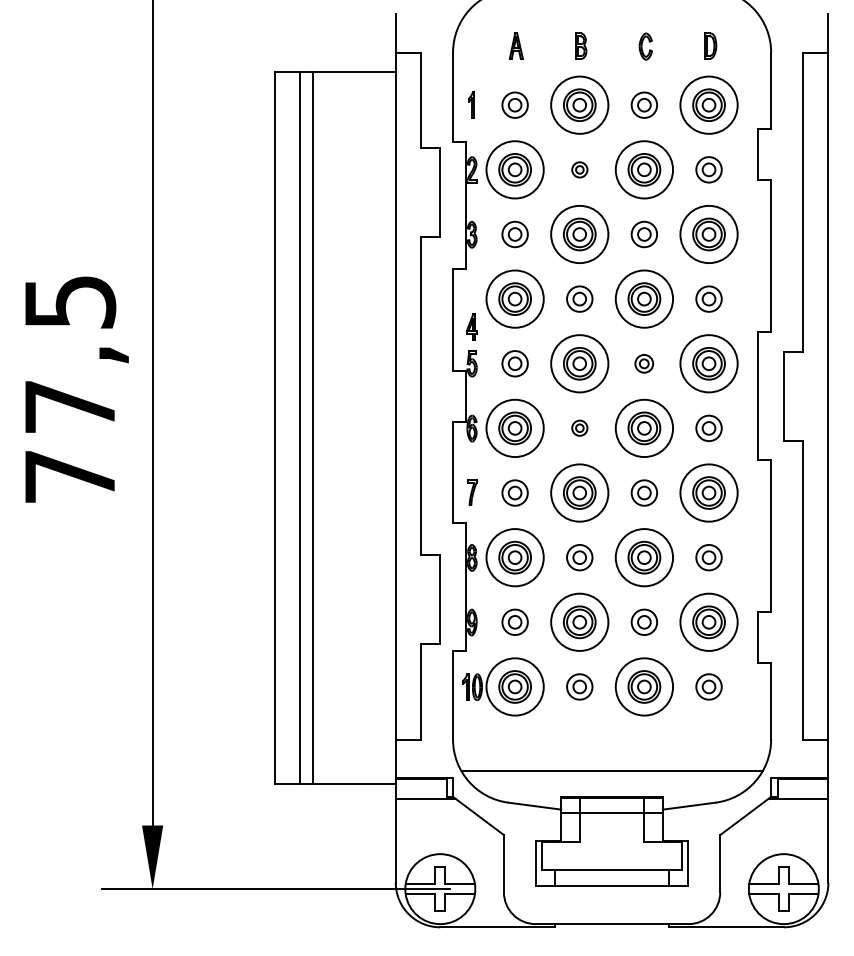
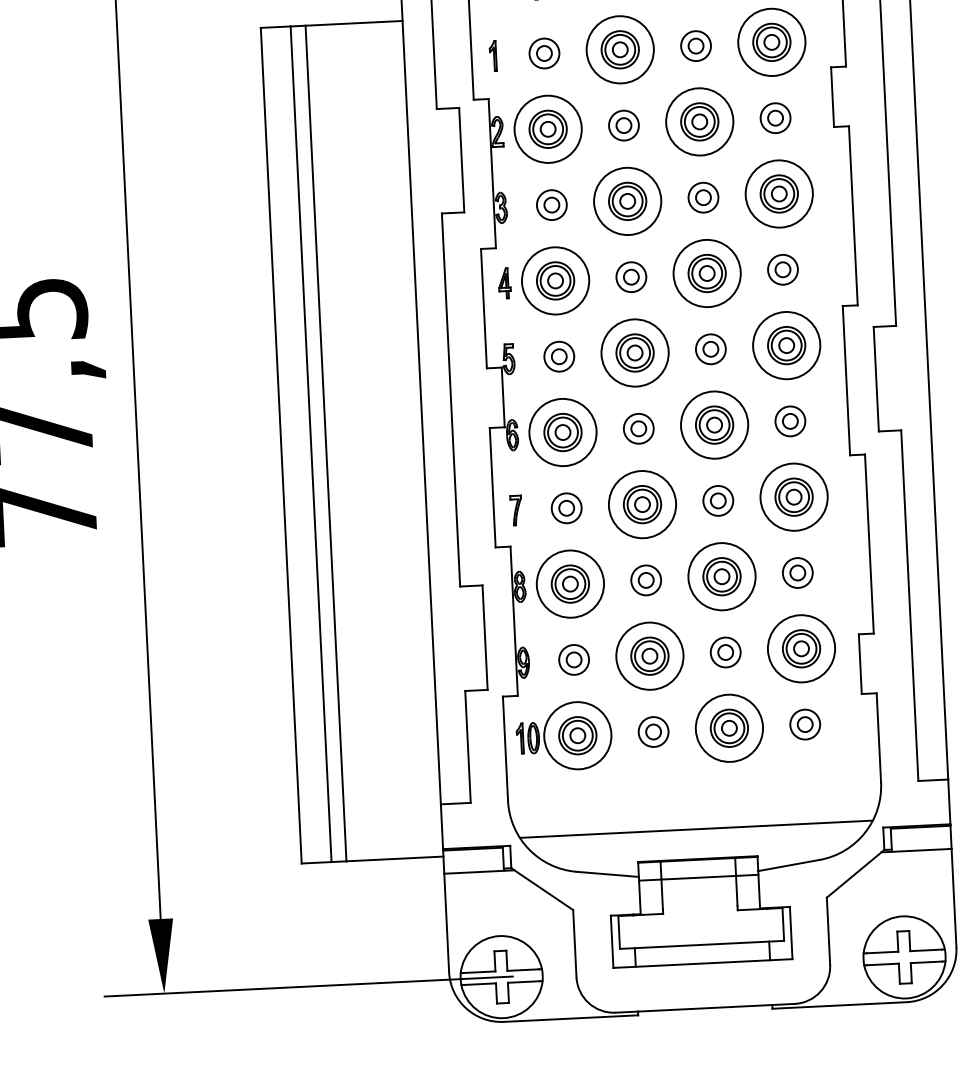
part: (579, 169) -> (623, 125), size x1.67
part: (471, 326) -> (504, 282), moved
part: (643, 363) -> (709, 349), size x1.43
part: (579, 427) -> (638, 427), size x1.67

